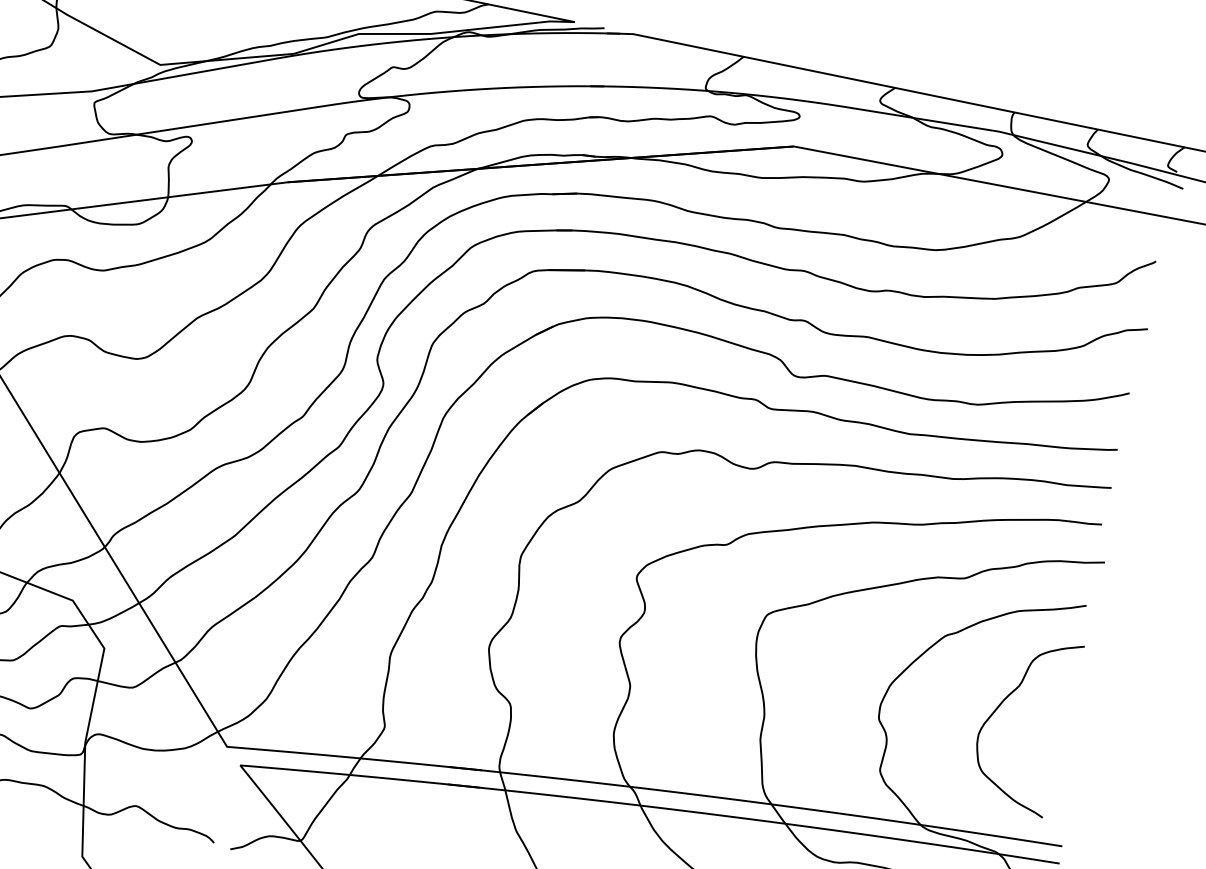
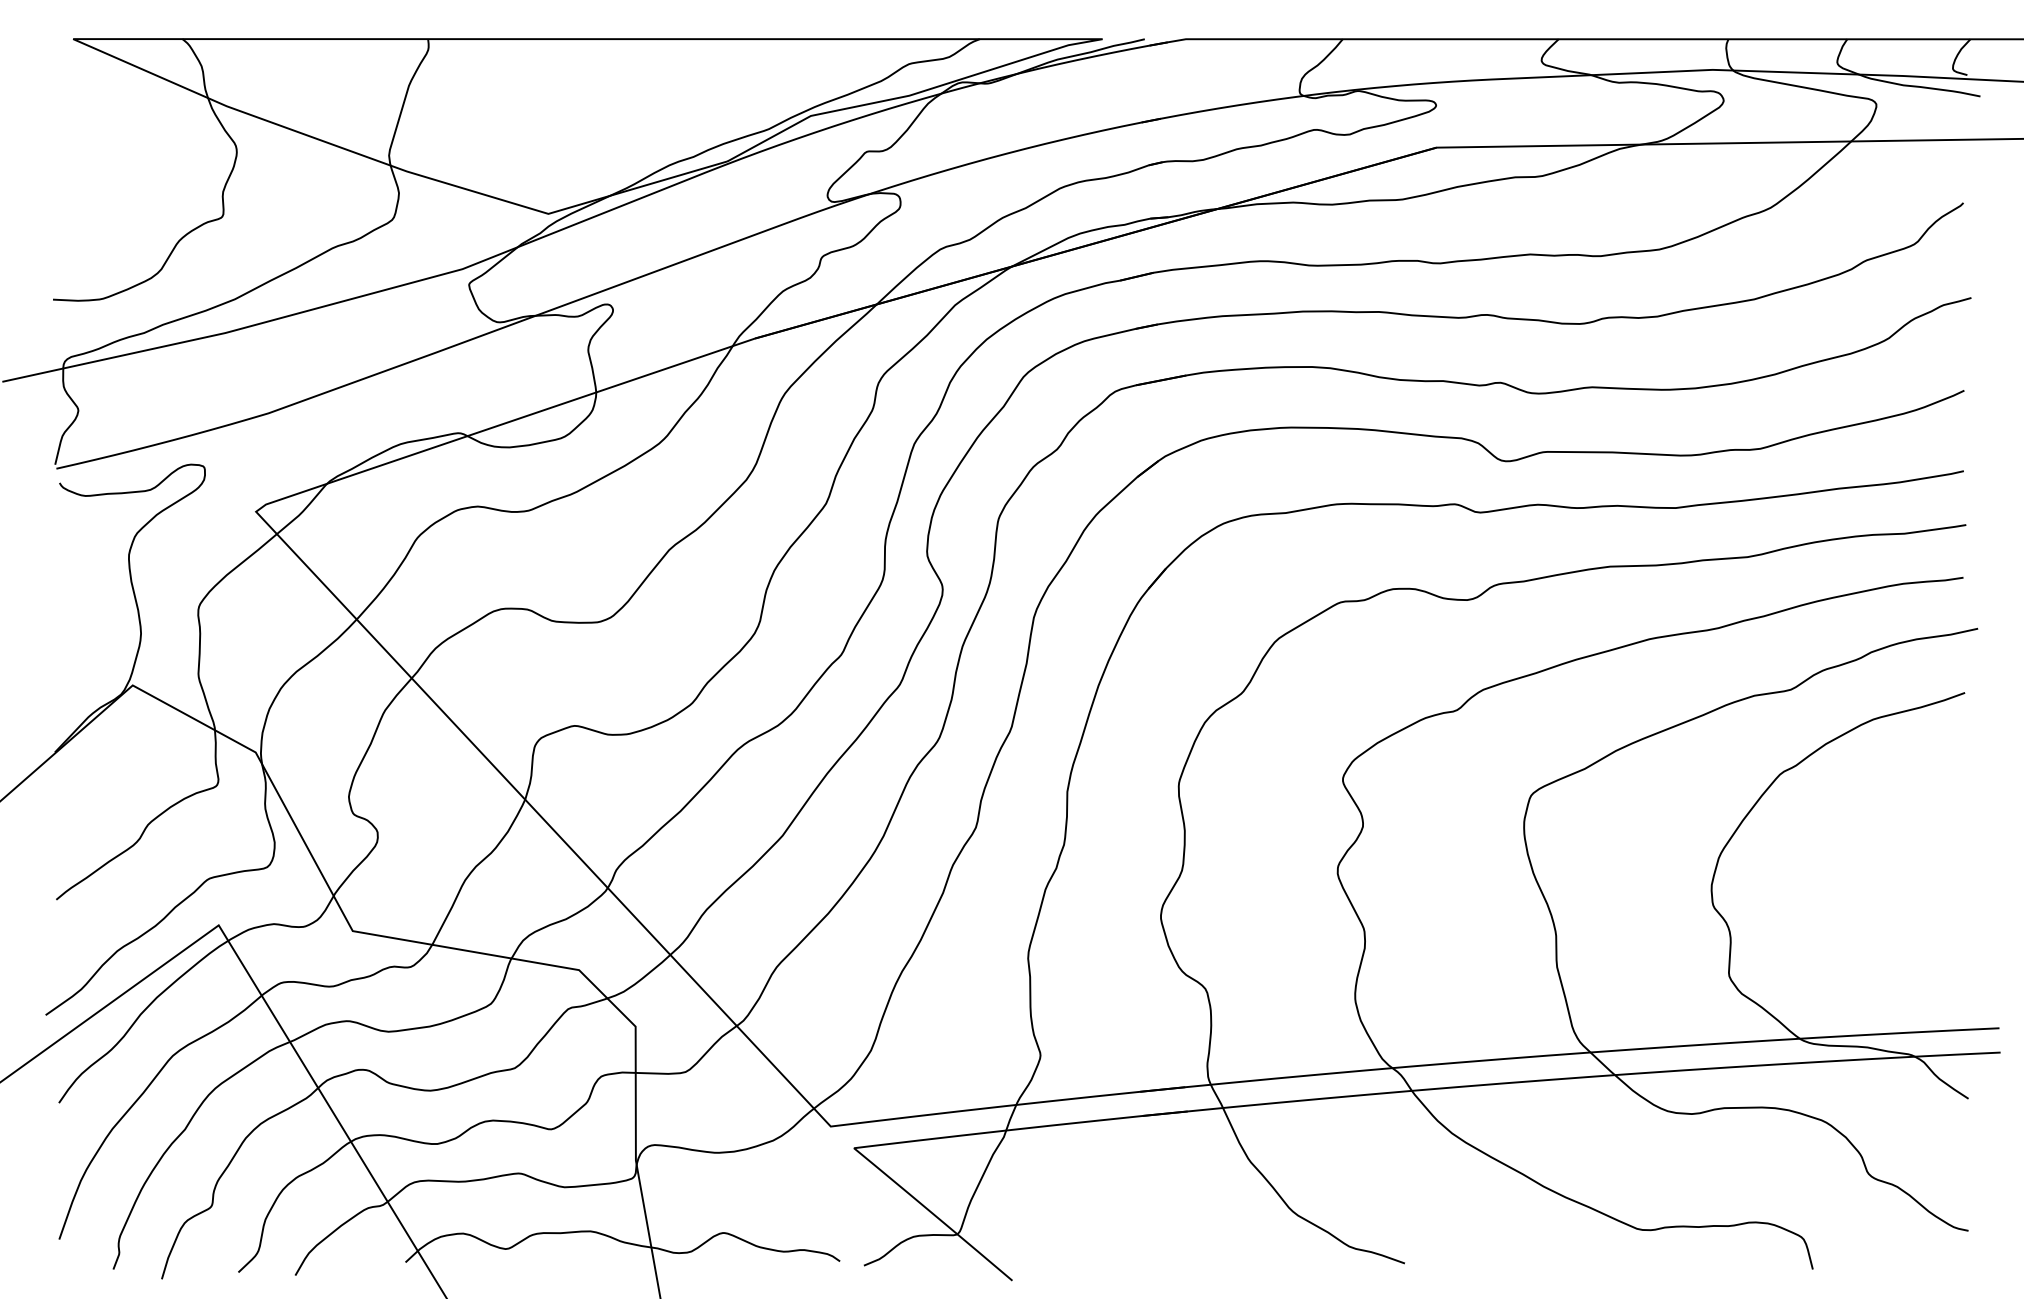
curve: (1000, 705) -> (1875, 853), removed

